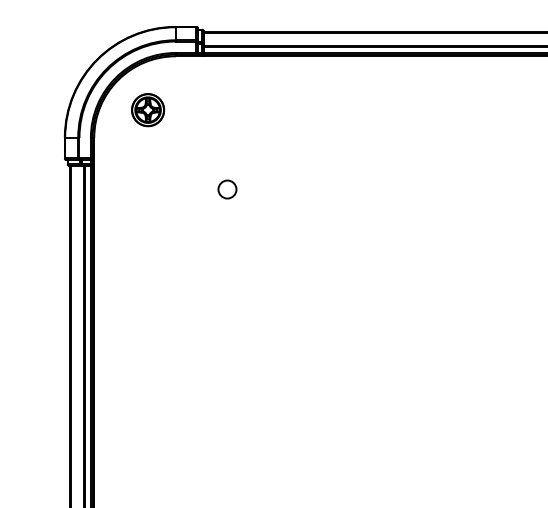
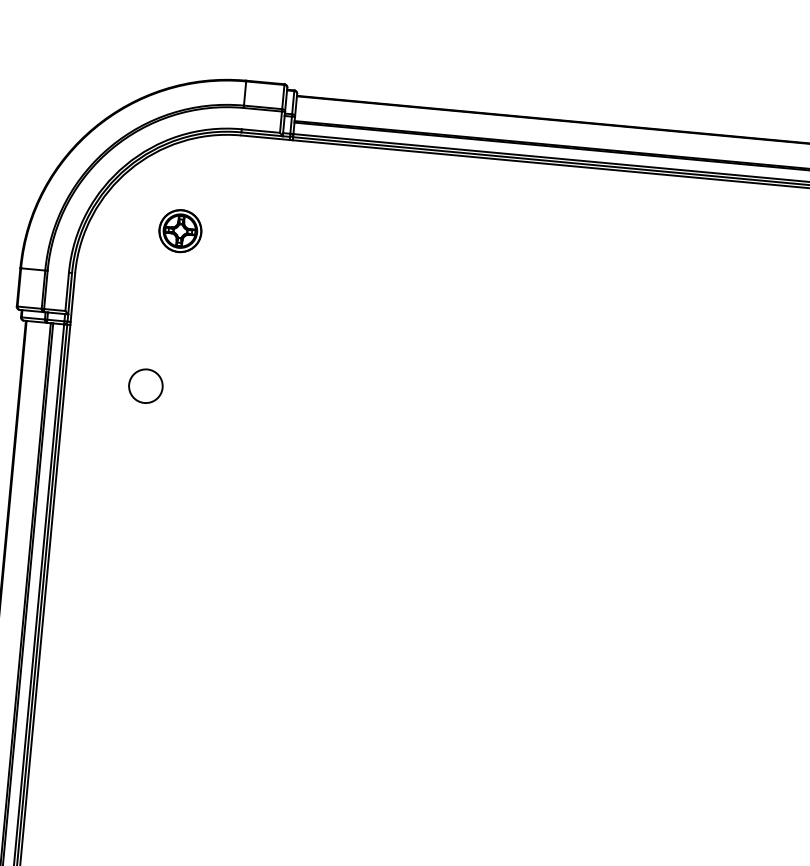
part: (148, 110) -> (180, 231), size x0.7
circle: (227, 189) -> (145, 386), moved

